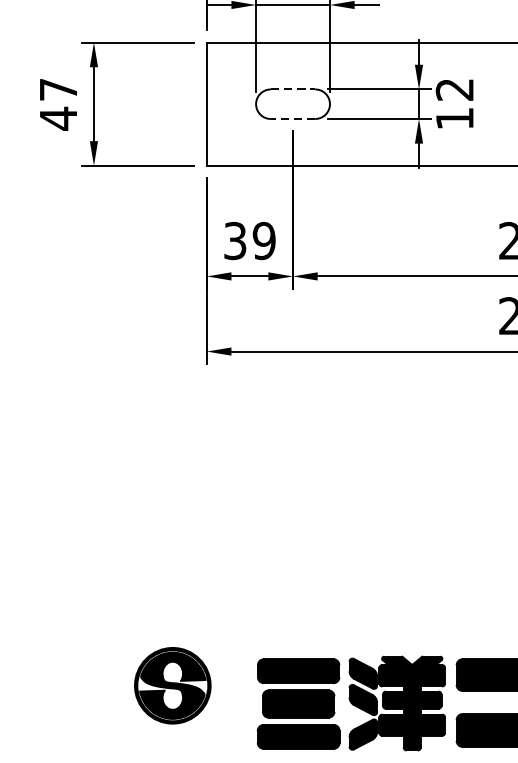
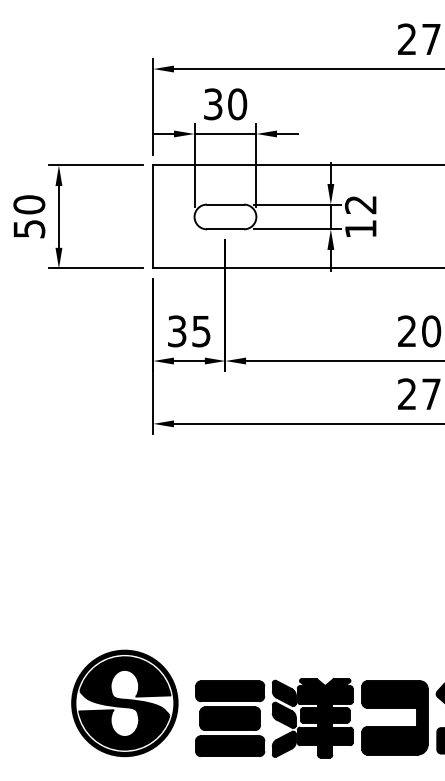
line: (293, 89) -> (225, 204), dashed -> solid
text: (58, 104) -> (29, 217), 47 -> 50
line: (293, 119) -> (225, 229), dashed -> solid
text: (263, 241) -> (200, 331), 39 -> 35
part: (172, 685) -> (124, 703), size x1.67

